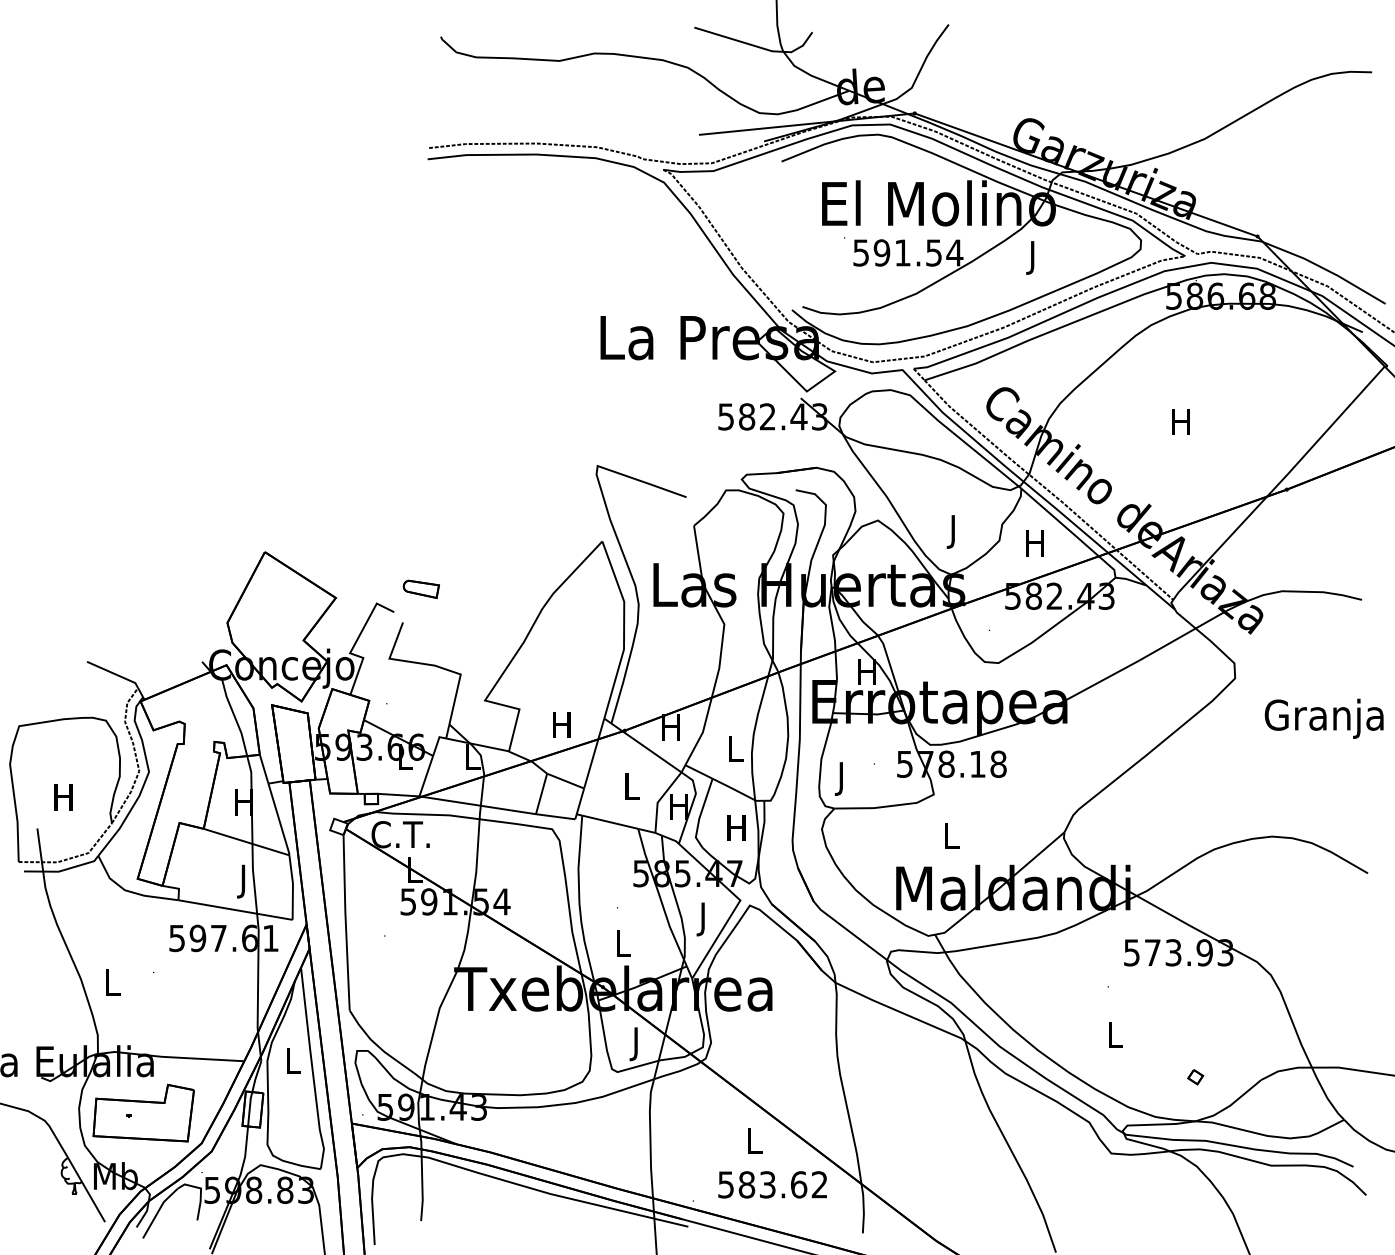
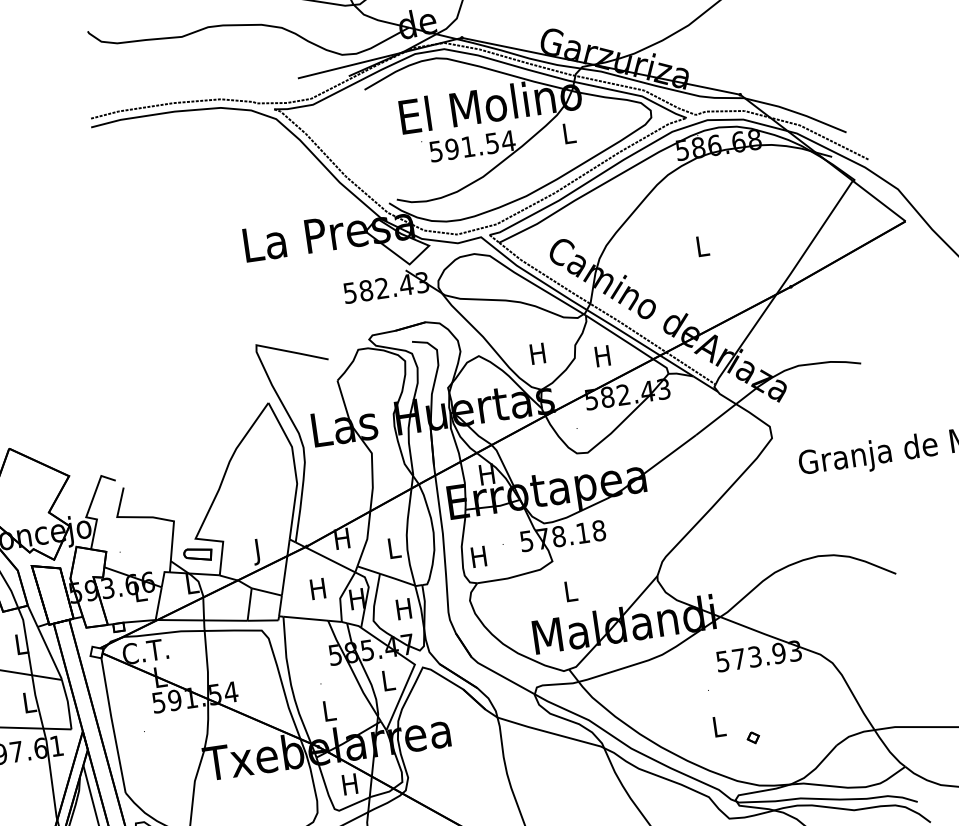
text: (1033, 257) -> (569, 135), J -> L
text: (1180, 421) -> (701, 246), H -> L
text: (952, 531) -> (537, 356), J -> H
part: (420, 588) -> (197, 554), moved
text: (561, 728) -> (257, 551), H -> J
text: (840, 778) -> (478, 559), J -> H
text: (630, 786) -> (317, 588), L -> H
text: (243, 802) -> (20, 644), H -> L
text: (244, 881) -> (30, 705), J -> L
text: (703, 919) -> (388, 683), J -> L
text: (635, 1044) -> (350, 787), J -> H
part: (1195, 1077) -> (753, 738), moved

